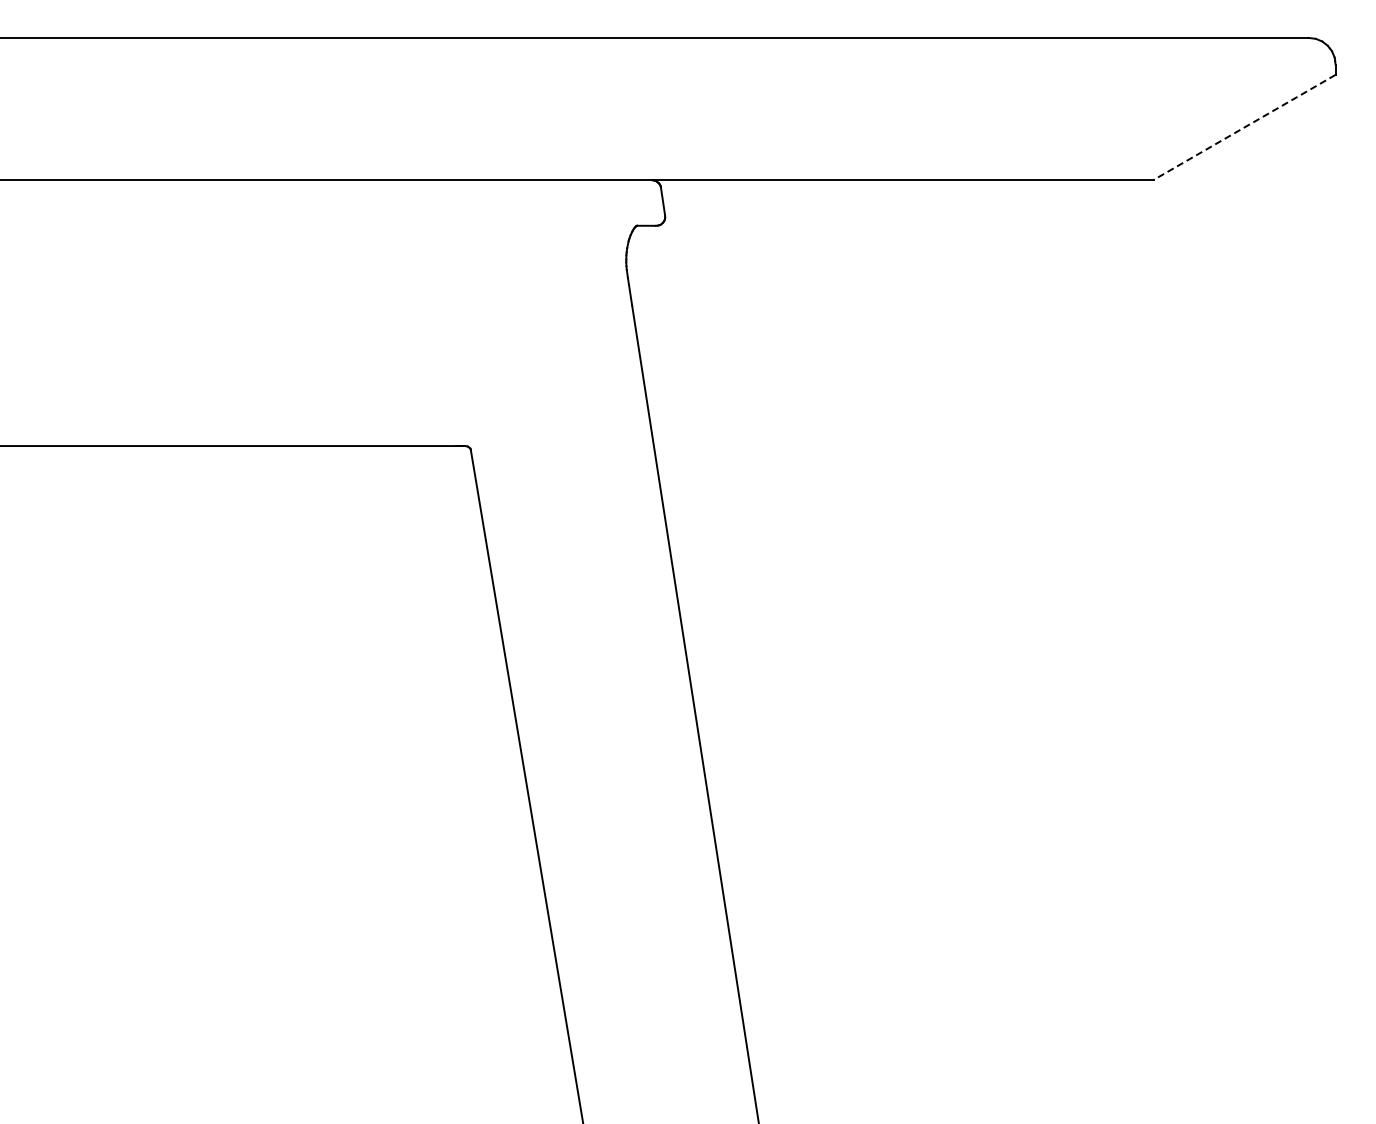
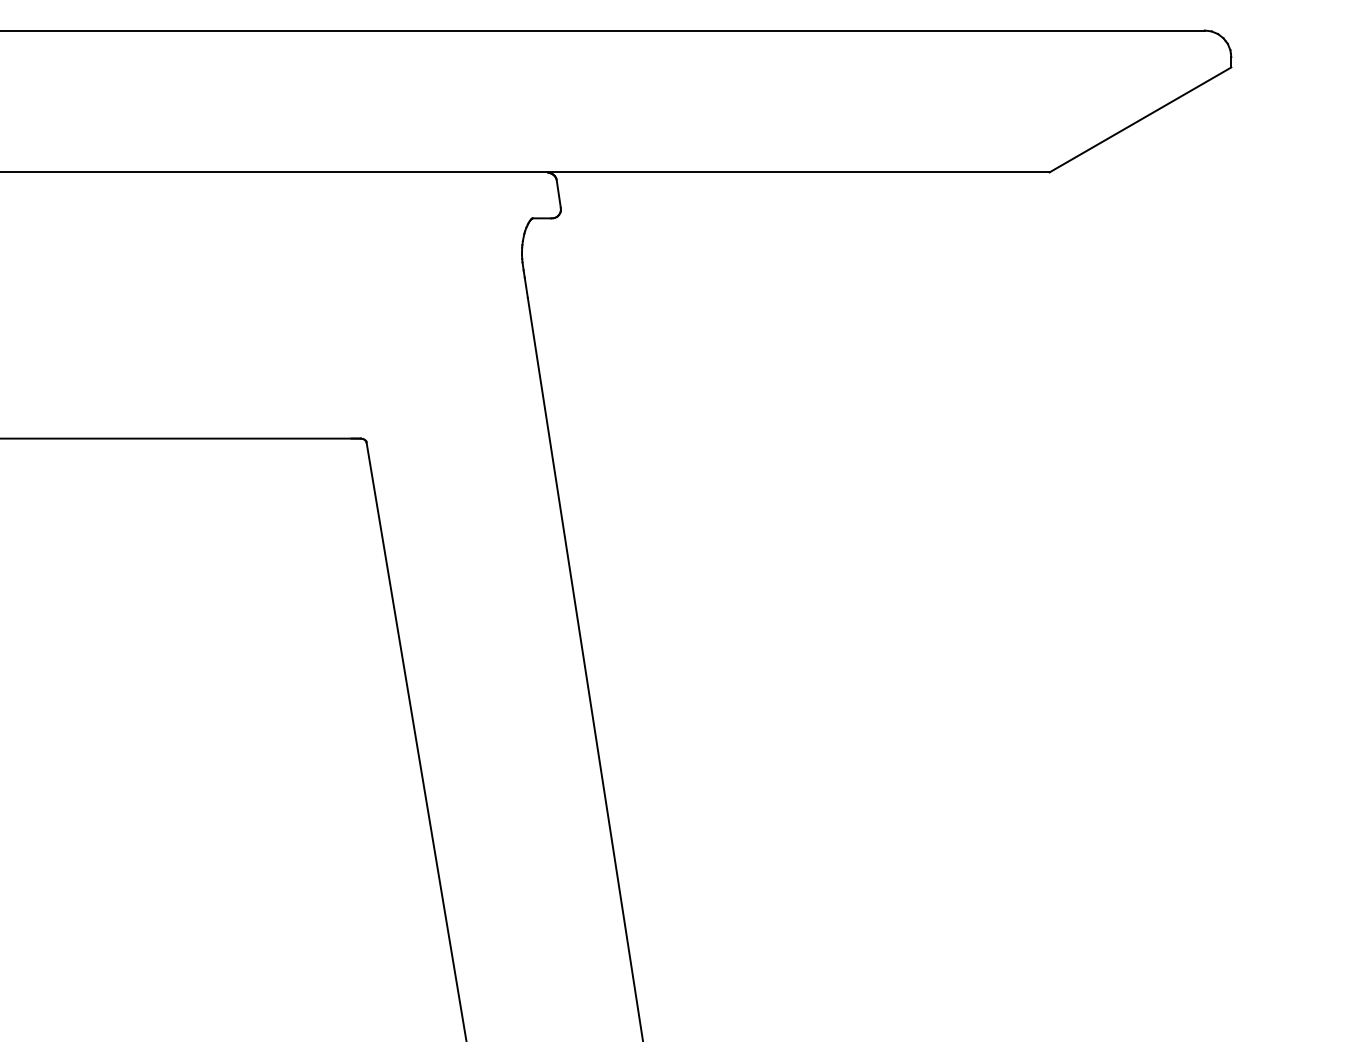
line: (1244, 127) -> (1140, 120), dashed -> solid

